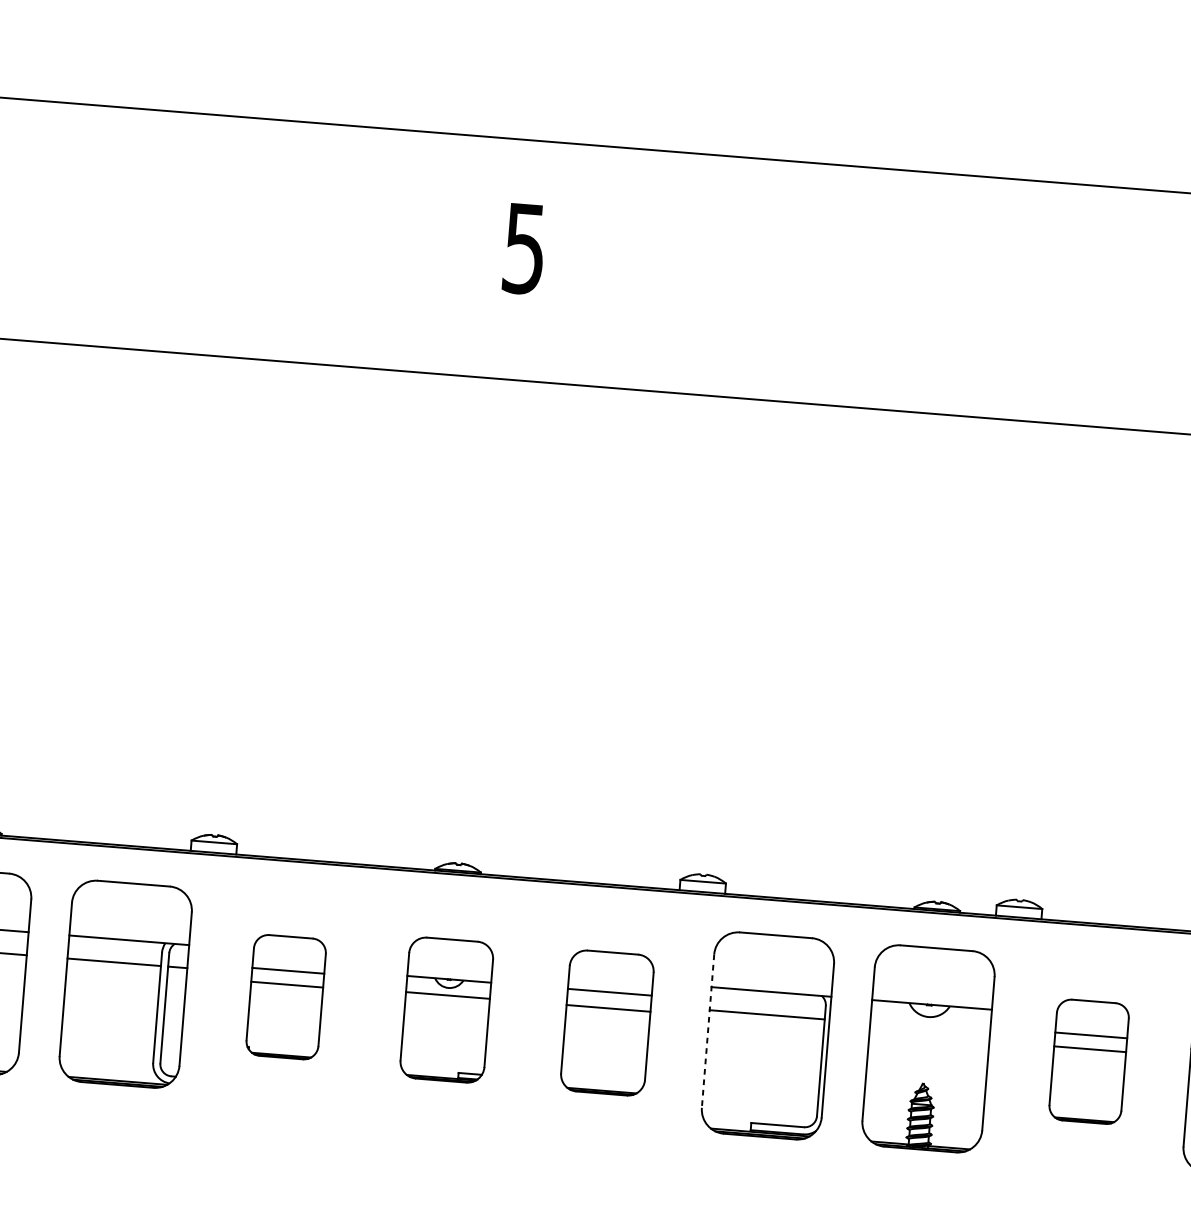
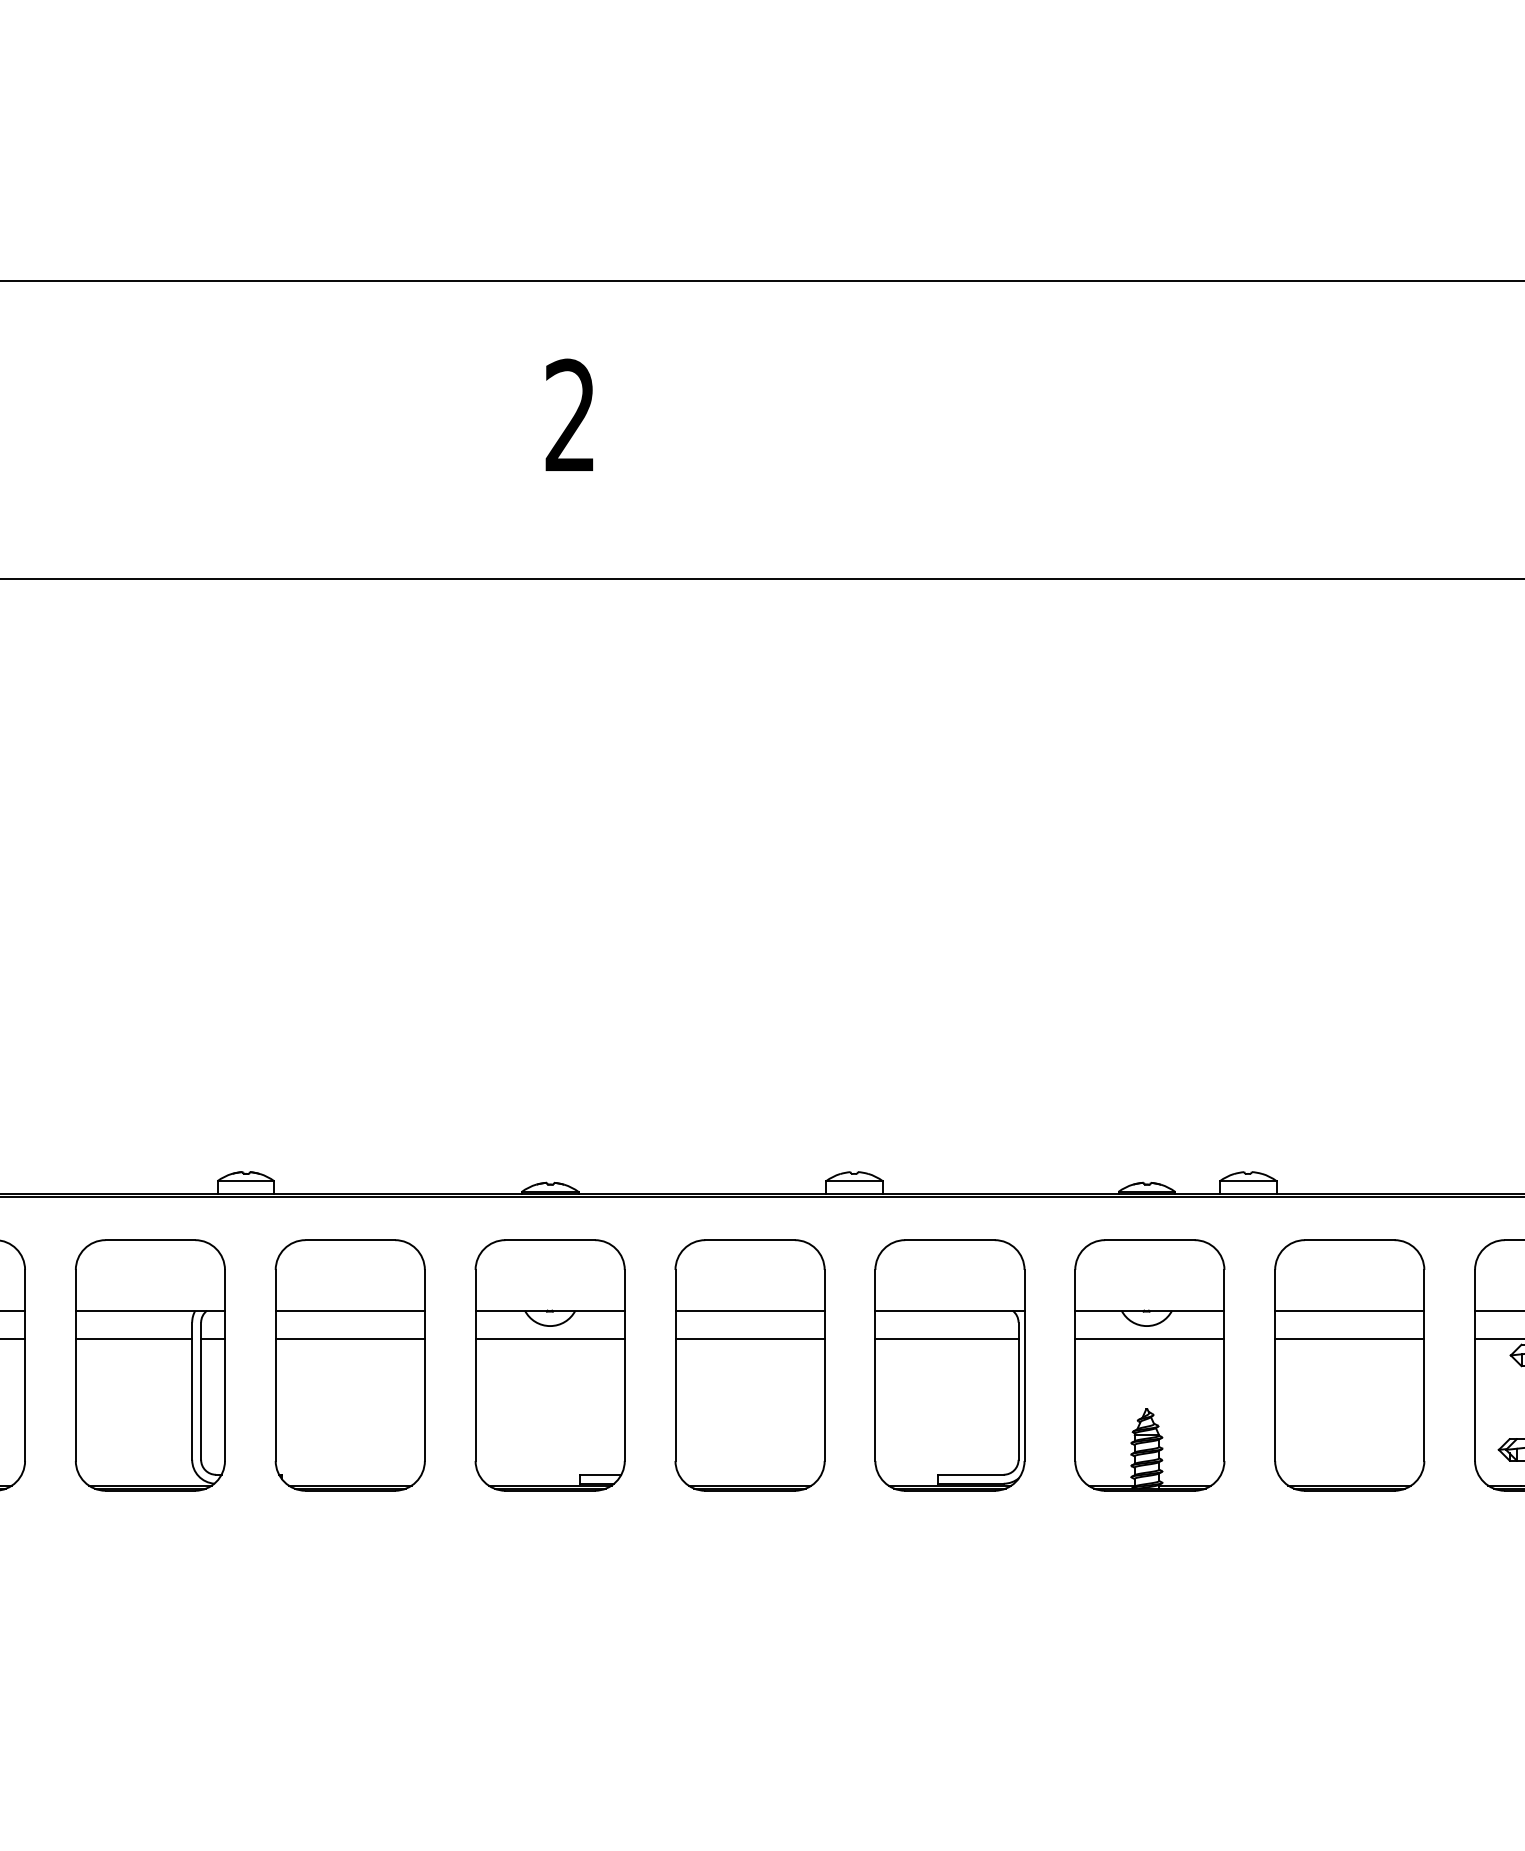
text: (523, 248) -> (569, 415), 5 -> 2
part: (285, 997) -> (349, 1365), size x1.67
part: (446, 1010) -> (549, 1365), size x1.43
part: (606, 1023) -> (749, 1365), size x1.43
line: (929, 1028) -> (1149, 1339), added
line: (708, 1031) -> (875, 1365), dashed -> solid
part: (1088, 1061) -> (1349, 1365), size x1.67

